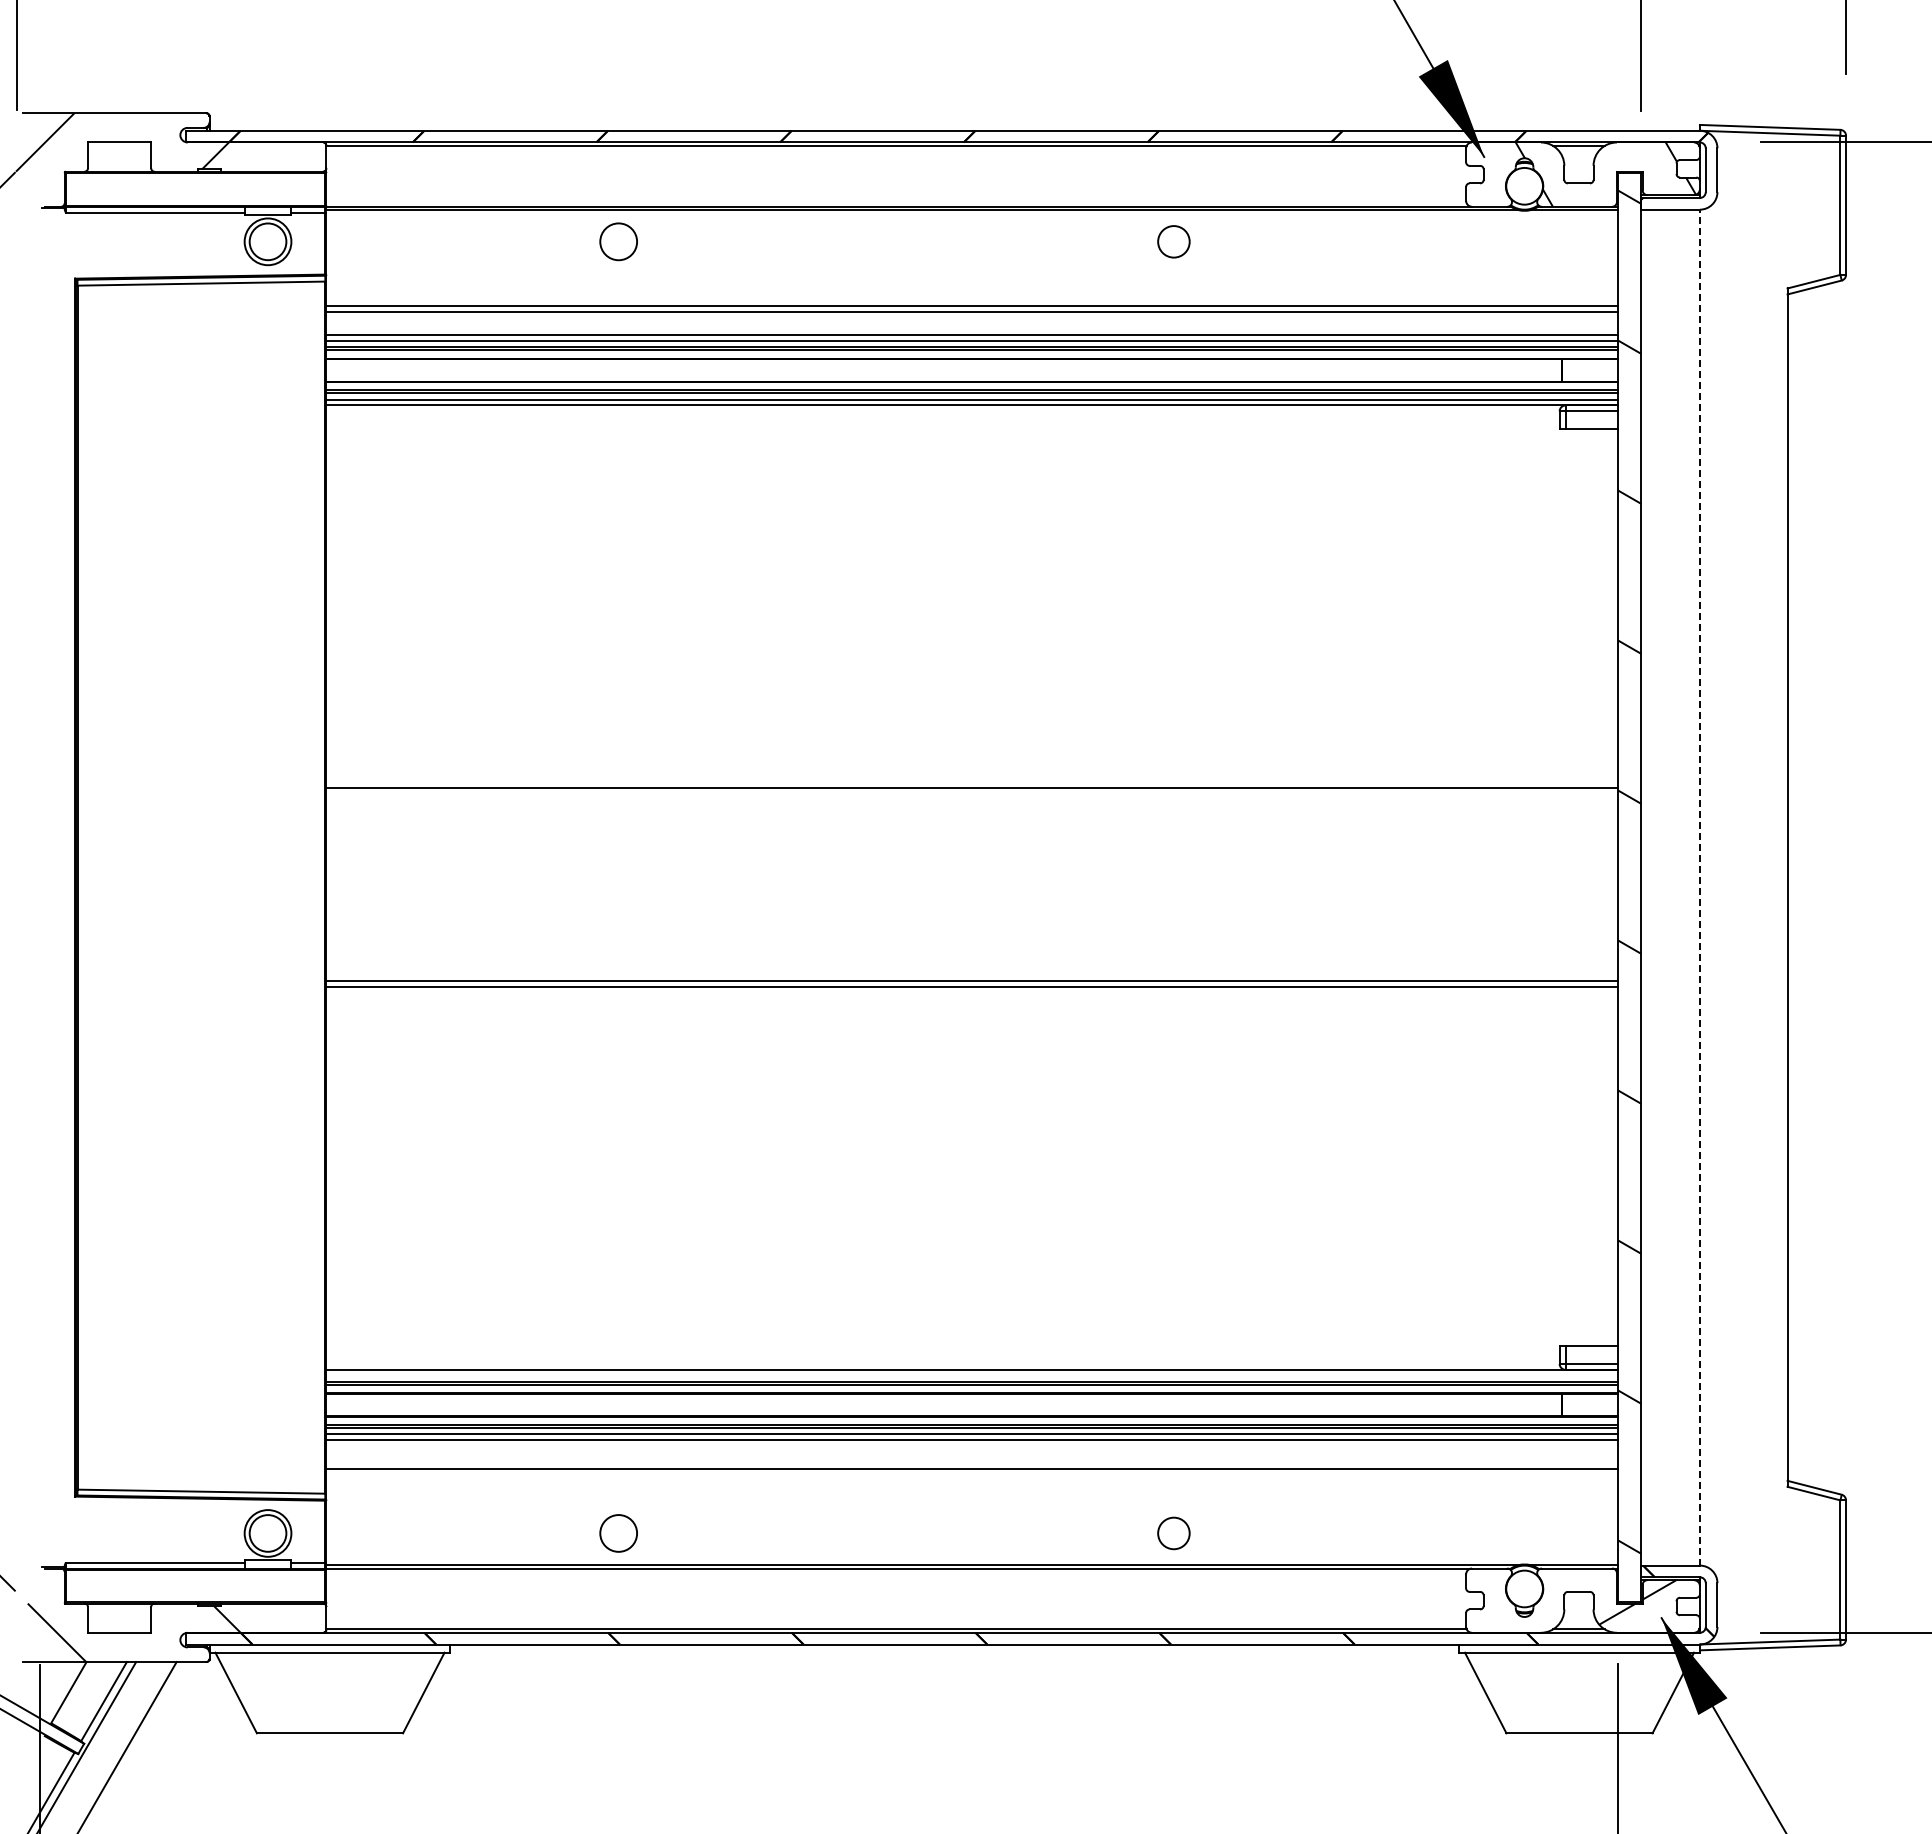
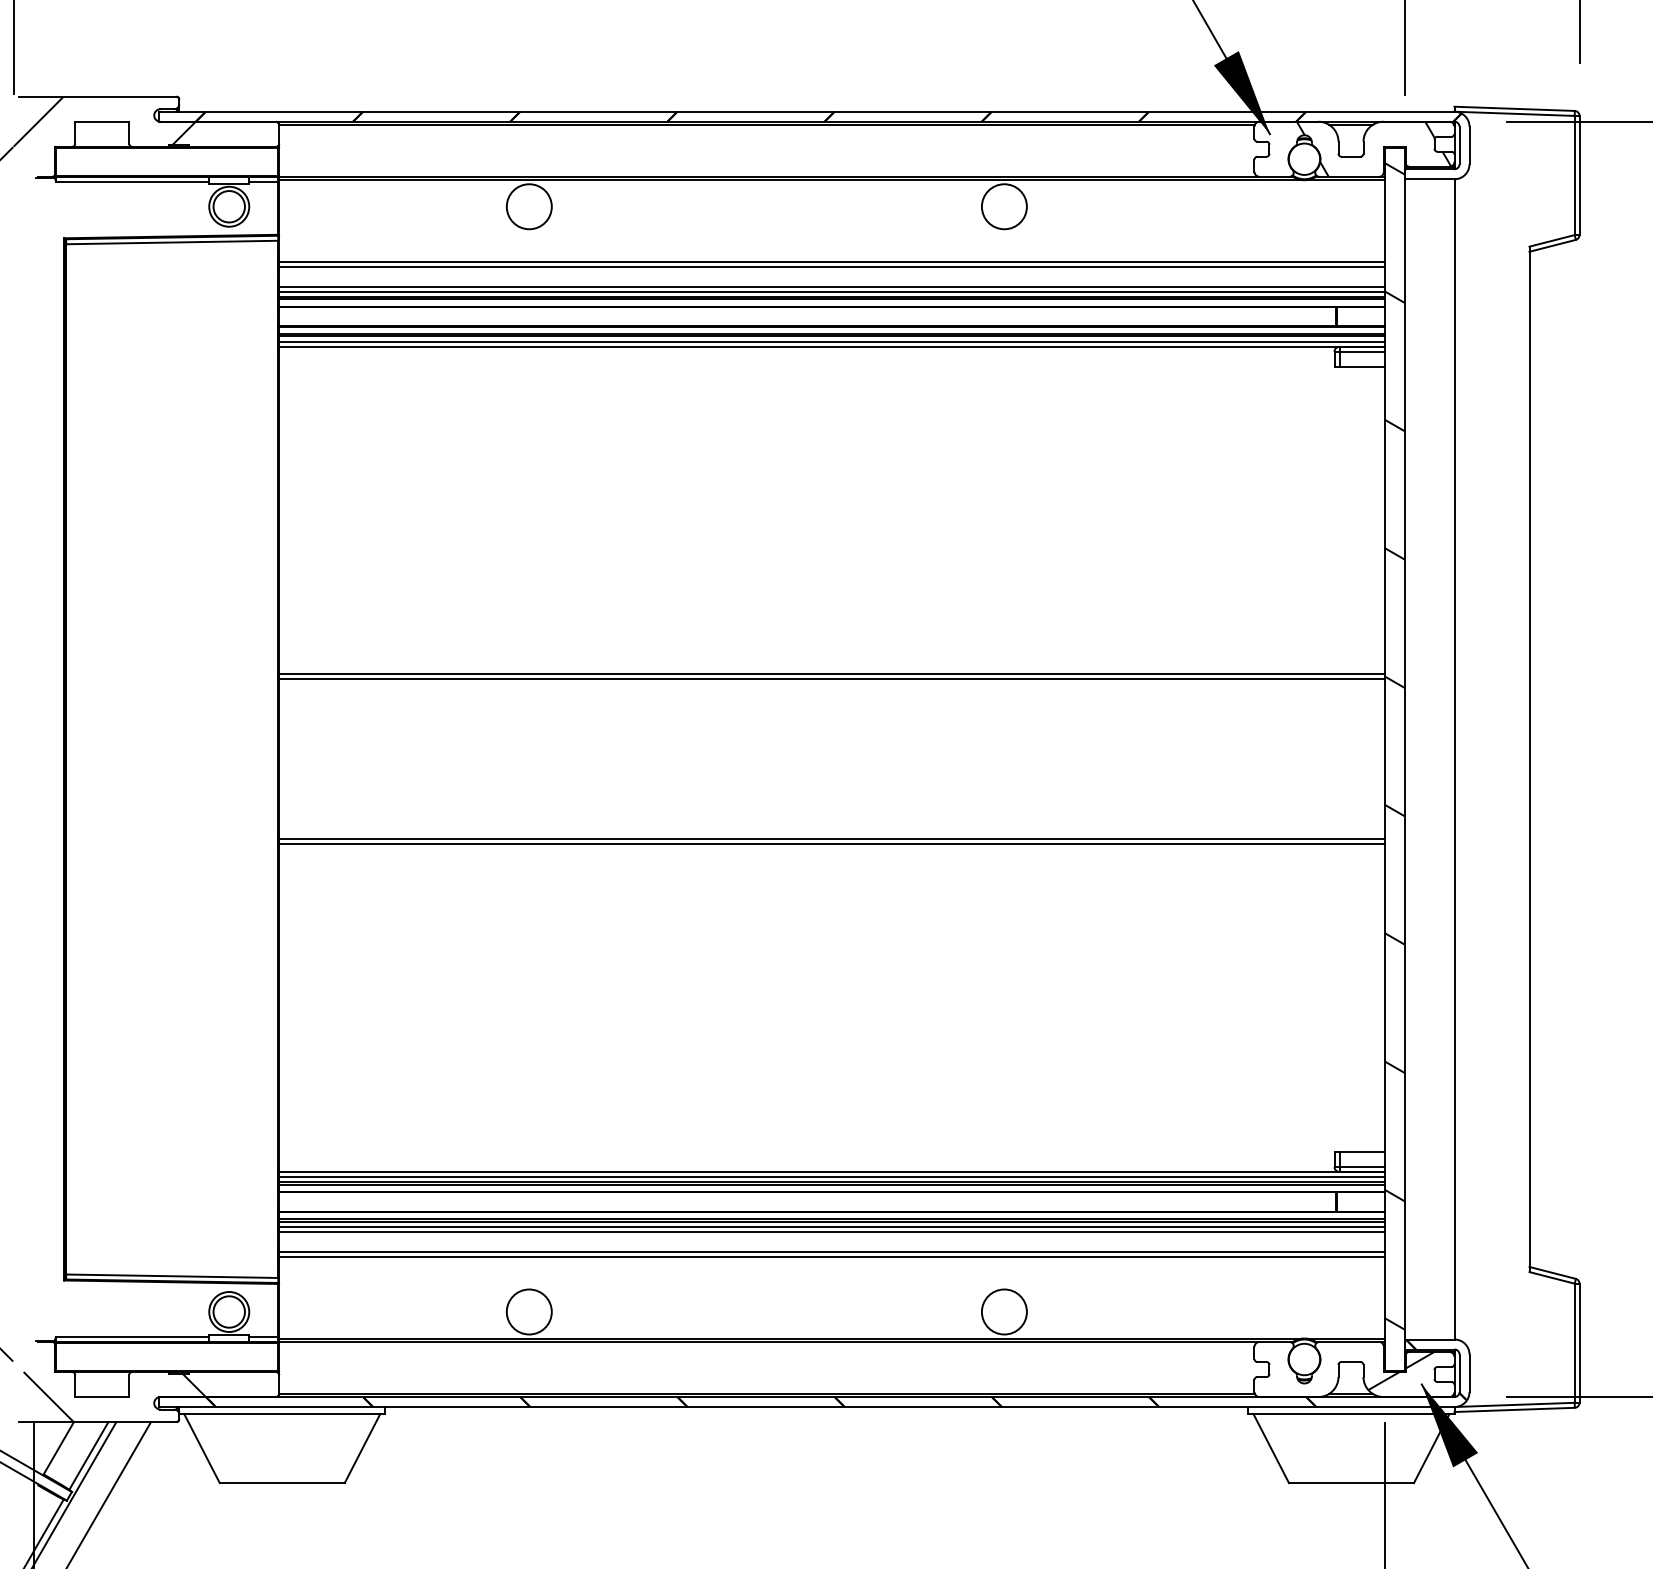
circle: (618, 241) -> (529, 206), size x1.43
circle: (1173, 241) -> (1004, 206), size x1.67
line: (972, 794) -> (832, 679), added
line: (1699, 887) -> (1454, 759), dashed -> solid
line: (972, 1375) -> (832, 1176), added
line: (972, 1463) -> (832, 1252), added
circle: (618, 1533) -> (529, 1312), size x1.43
circle: (1173, 1533) -> (1004, 1312), size x1.67

